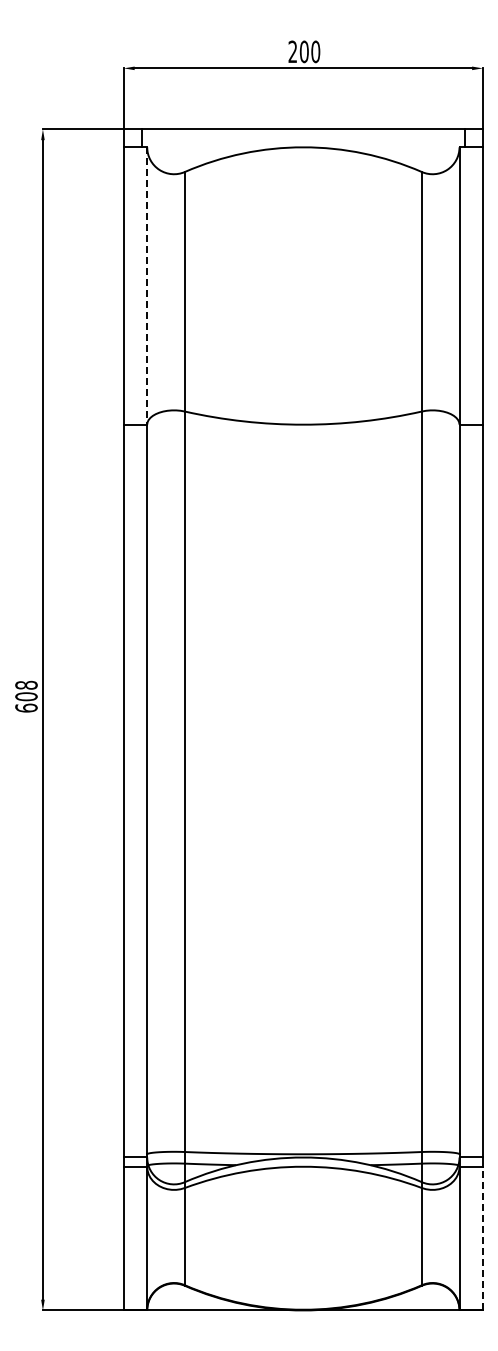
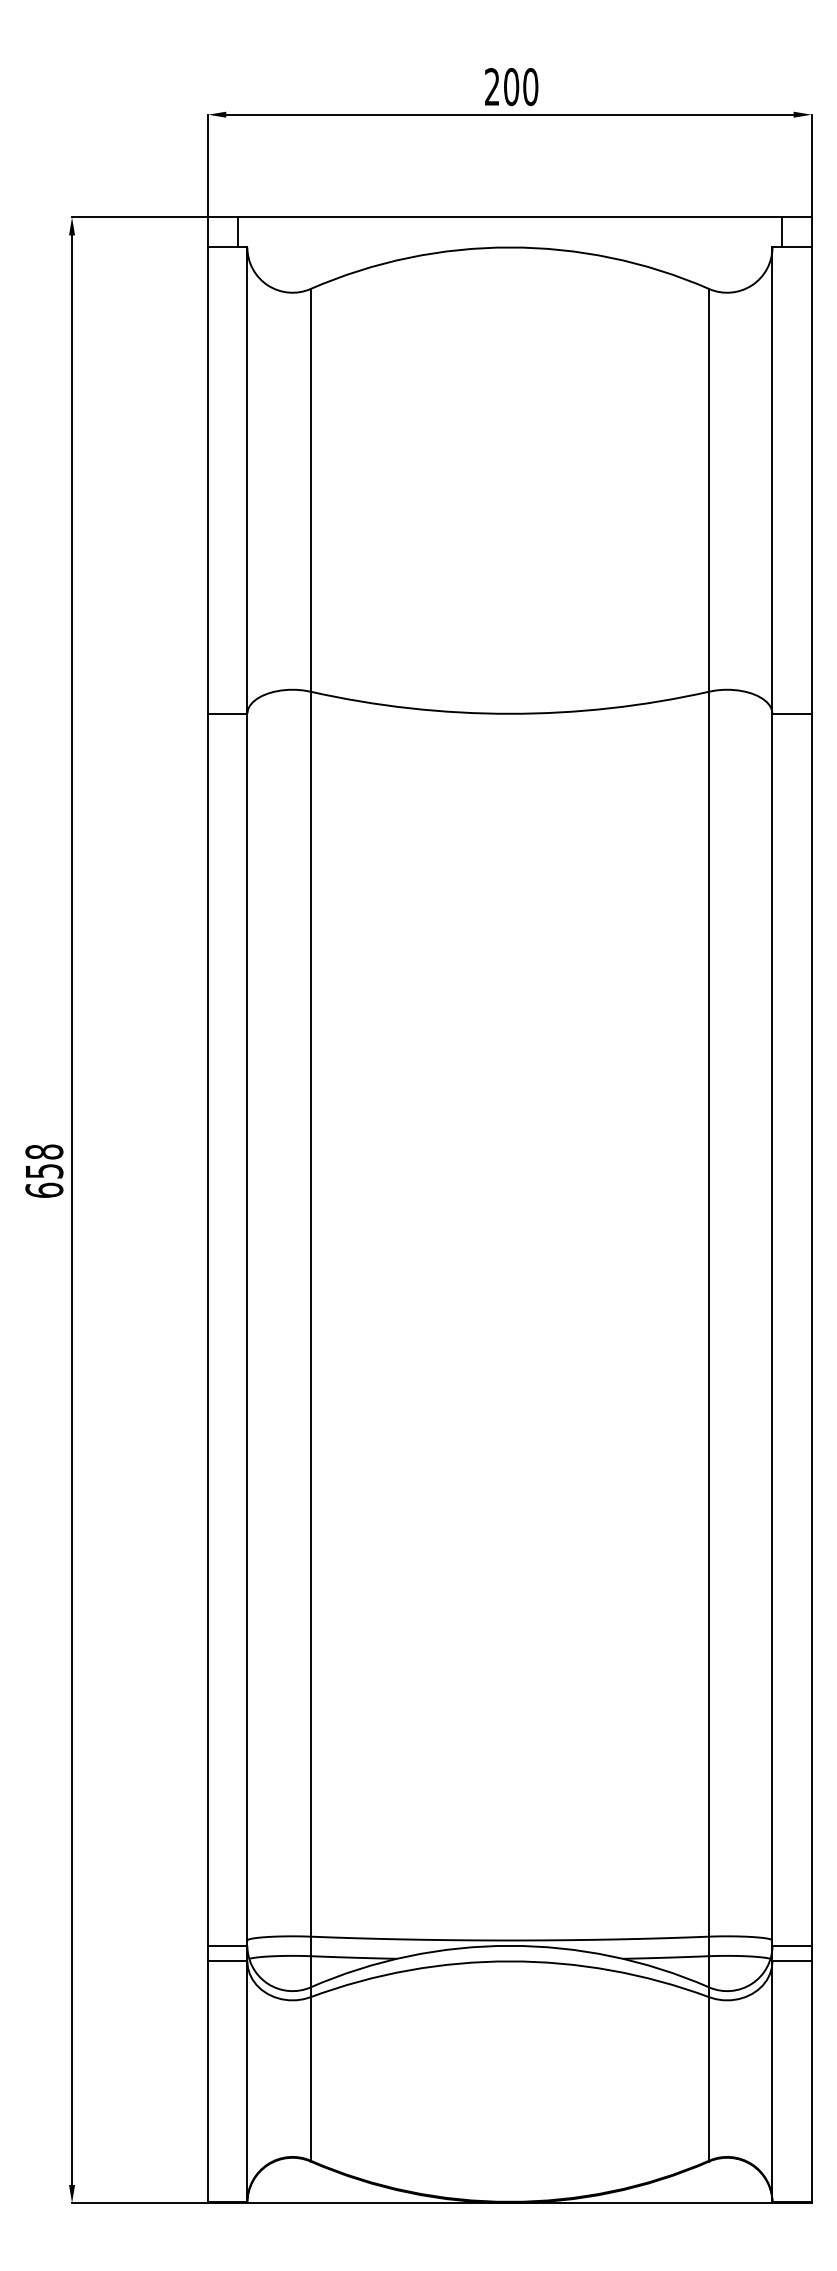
line: (147, 285) -> (247, 479), dashed -> solid
text: (26, 696) -> (44, 1170), 608 -> 658
line: (482, 1237) -> (811, 2080), dashed -> solid

